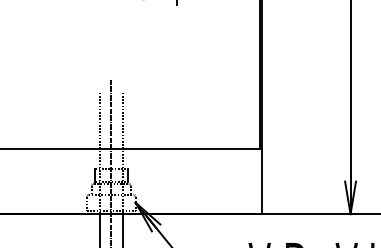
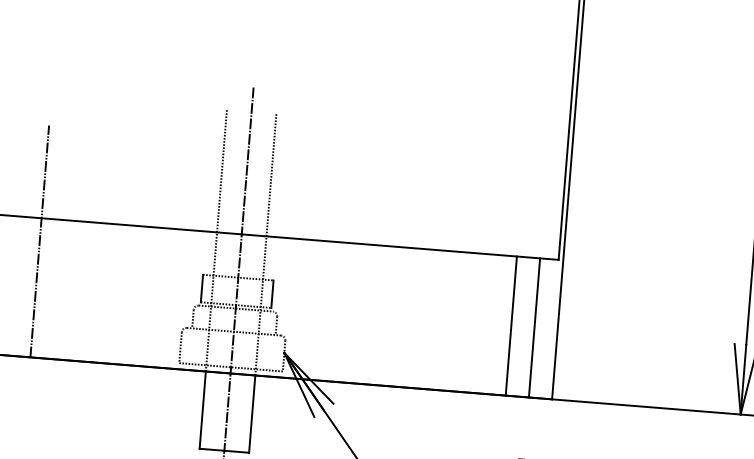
line: (17, 159) -> (40, 240), added
line: (240, 181) -> (511, 325), added
line: (251, 181) -> (535, 327), added

